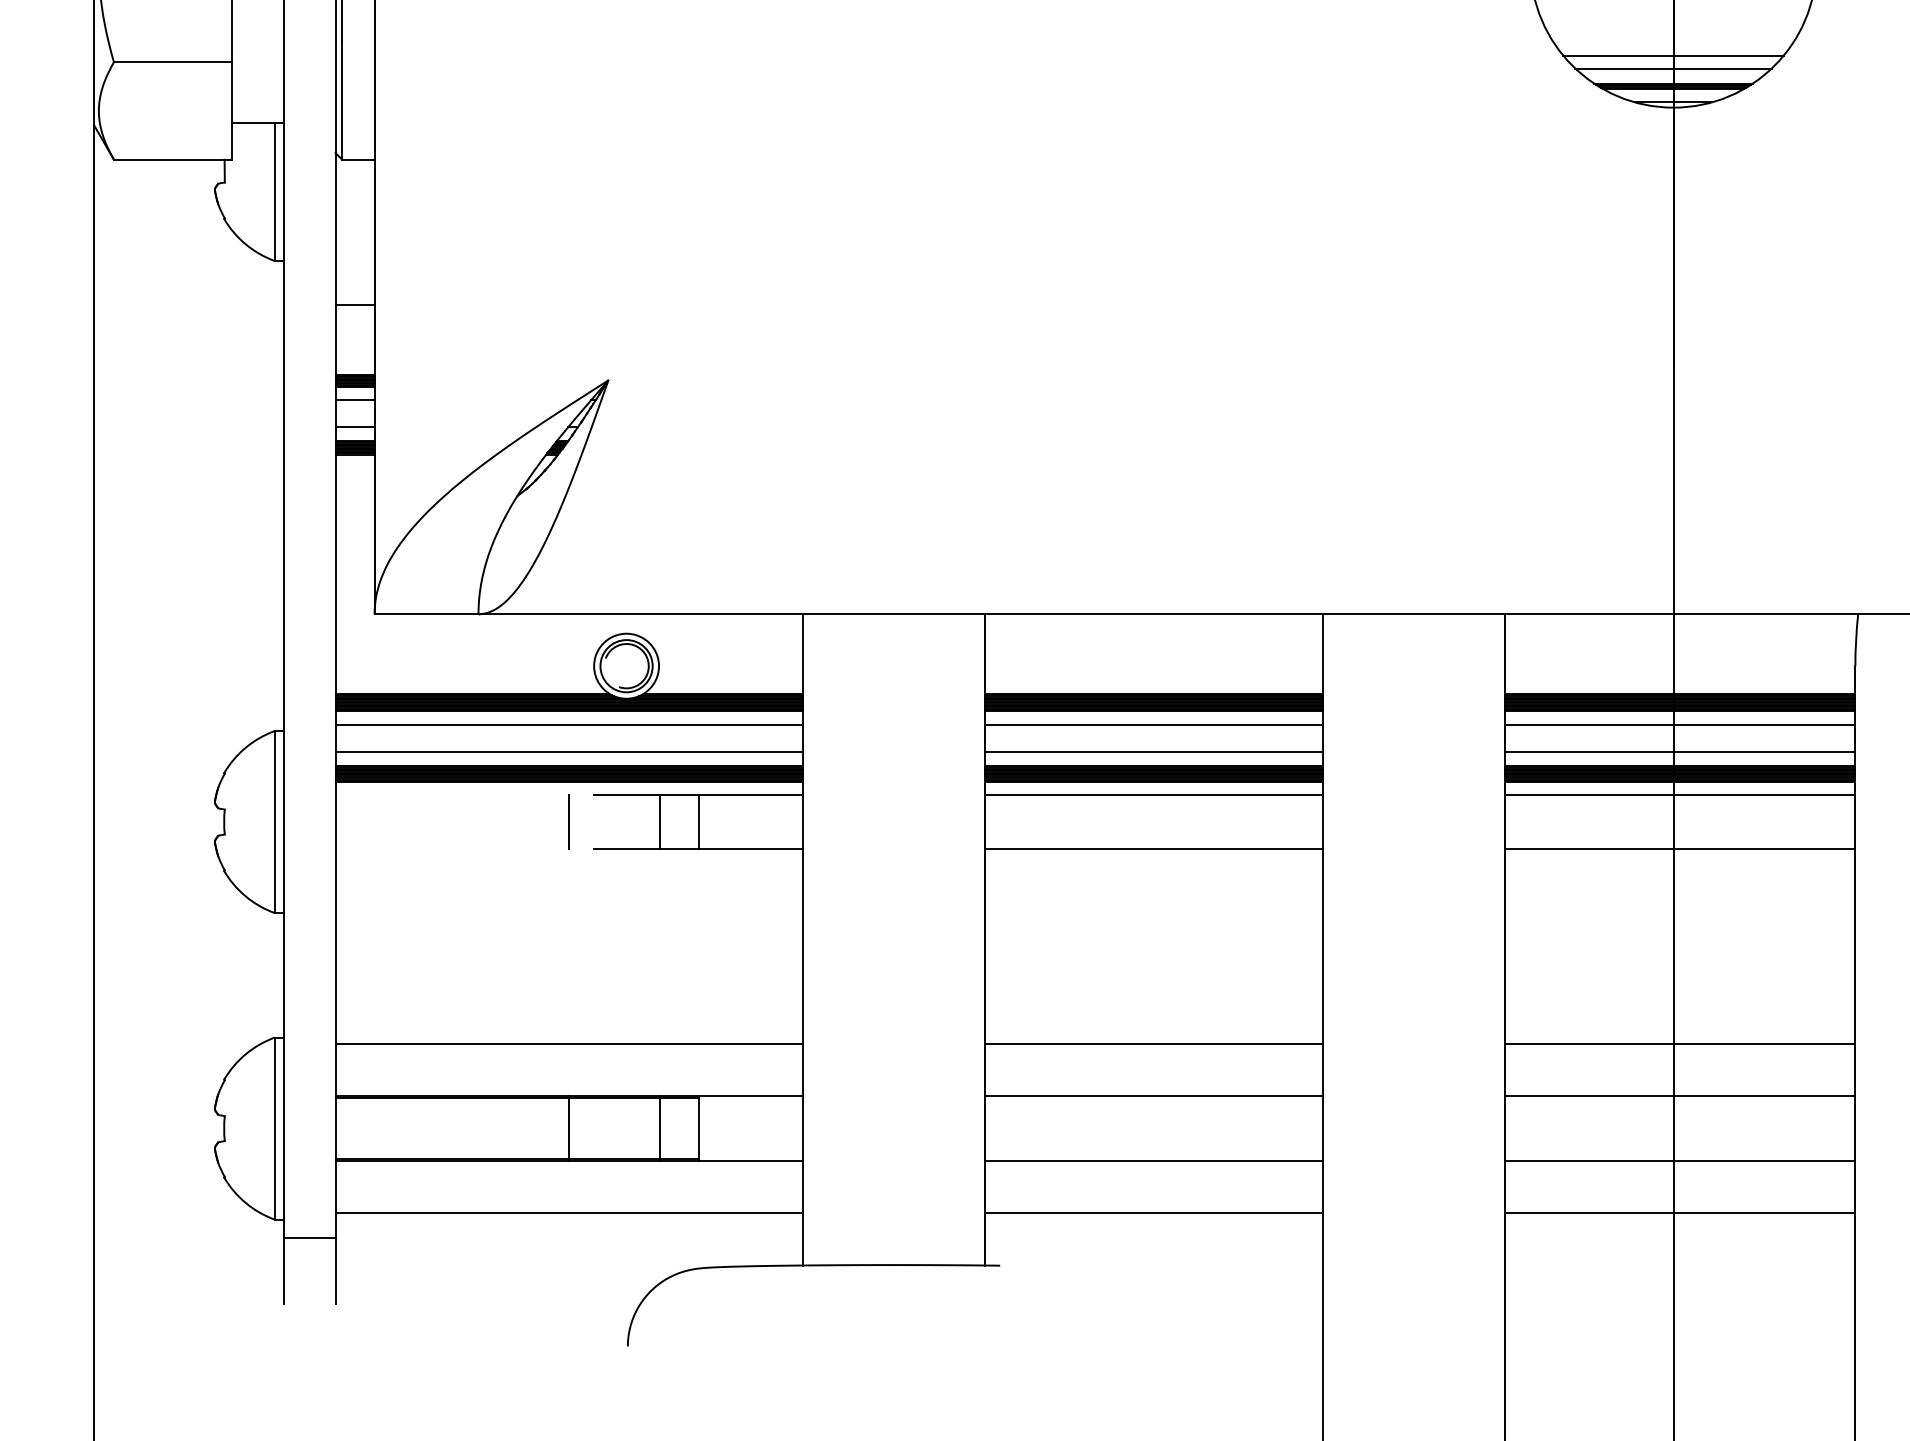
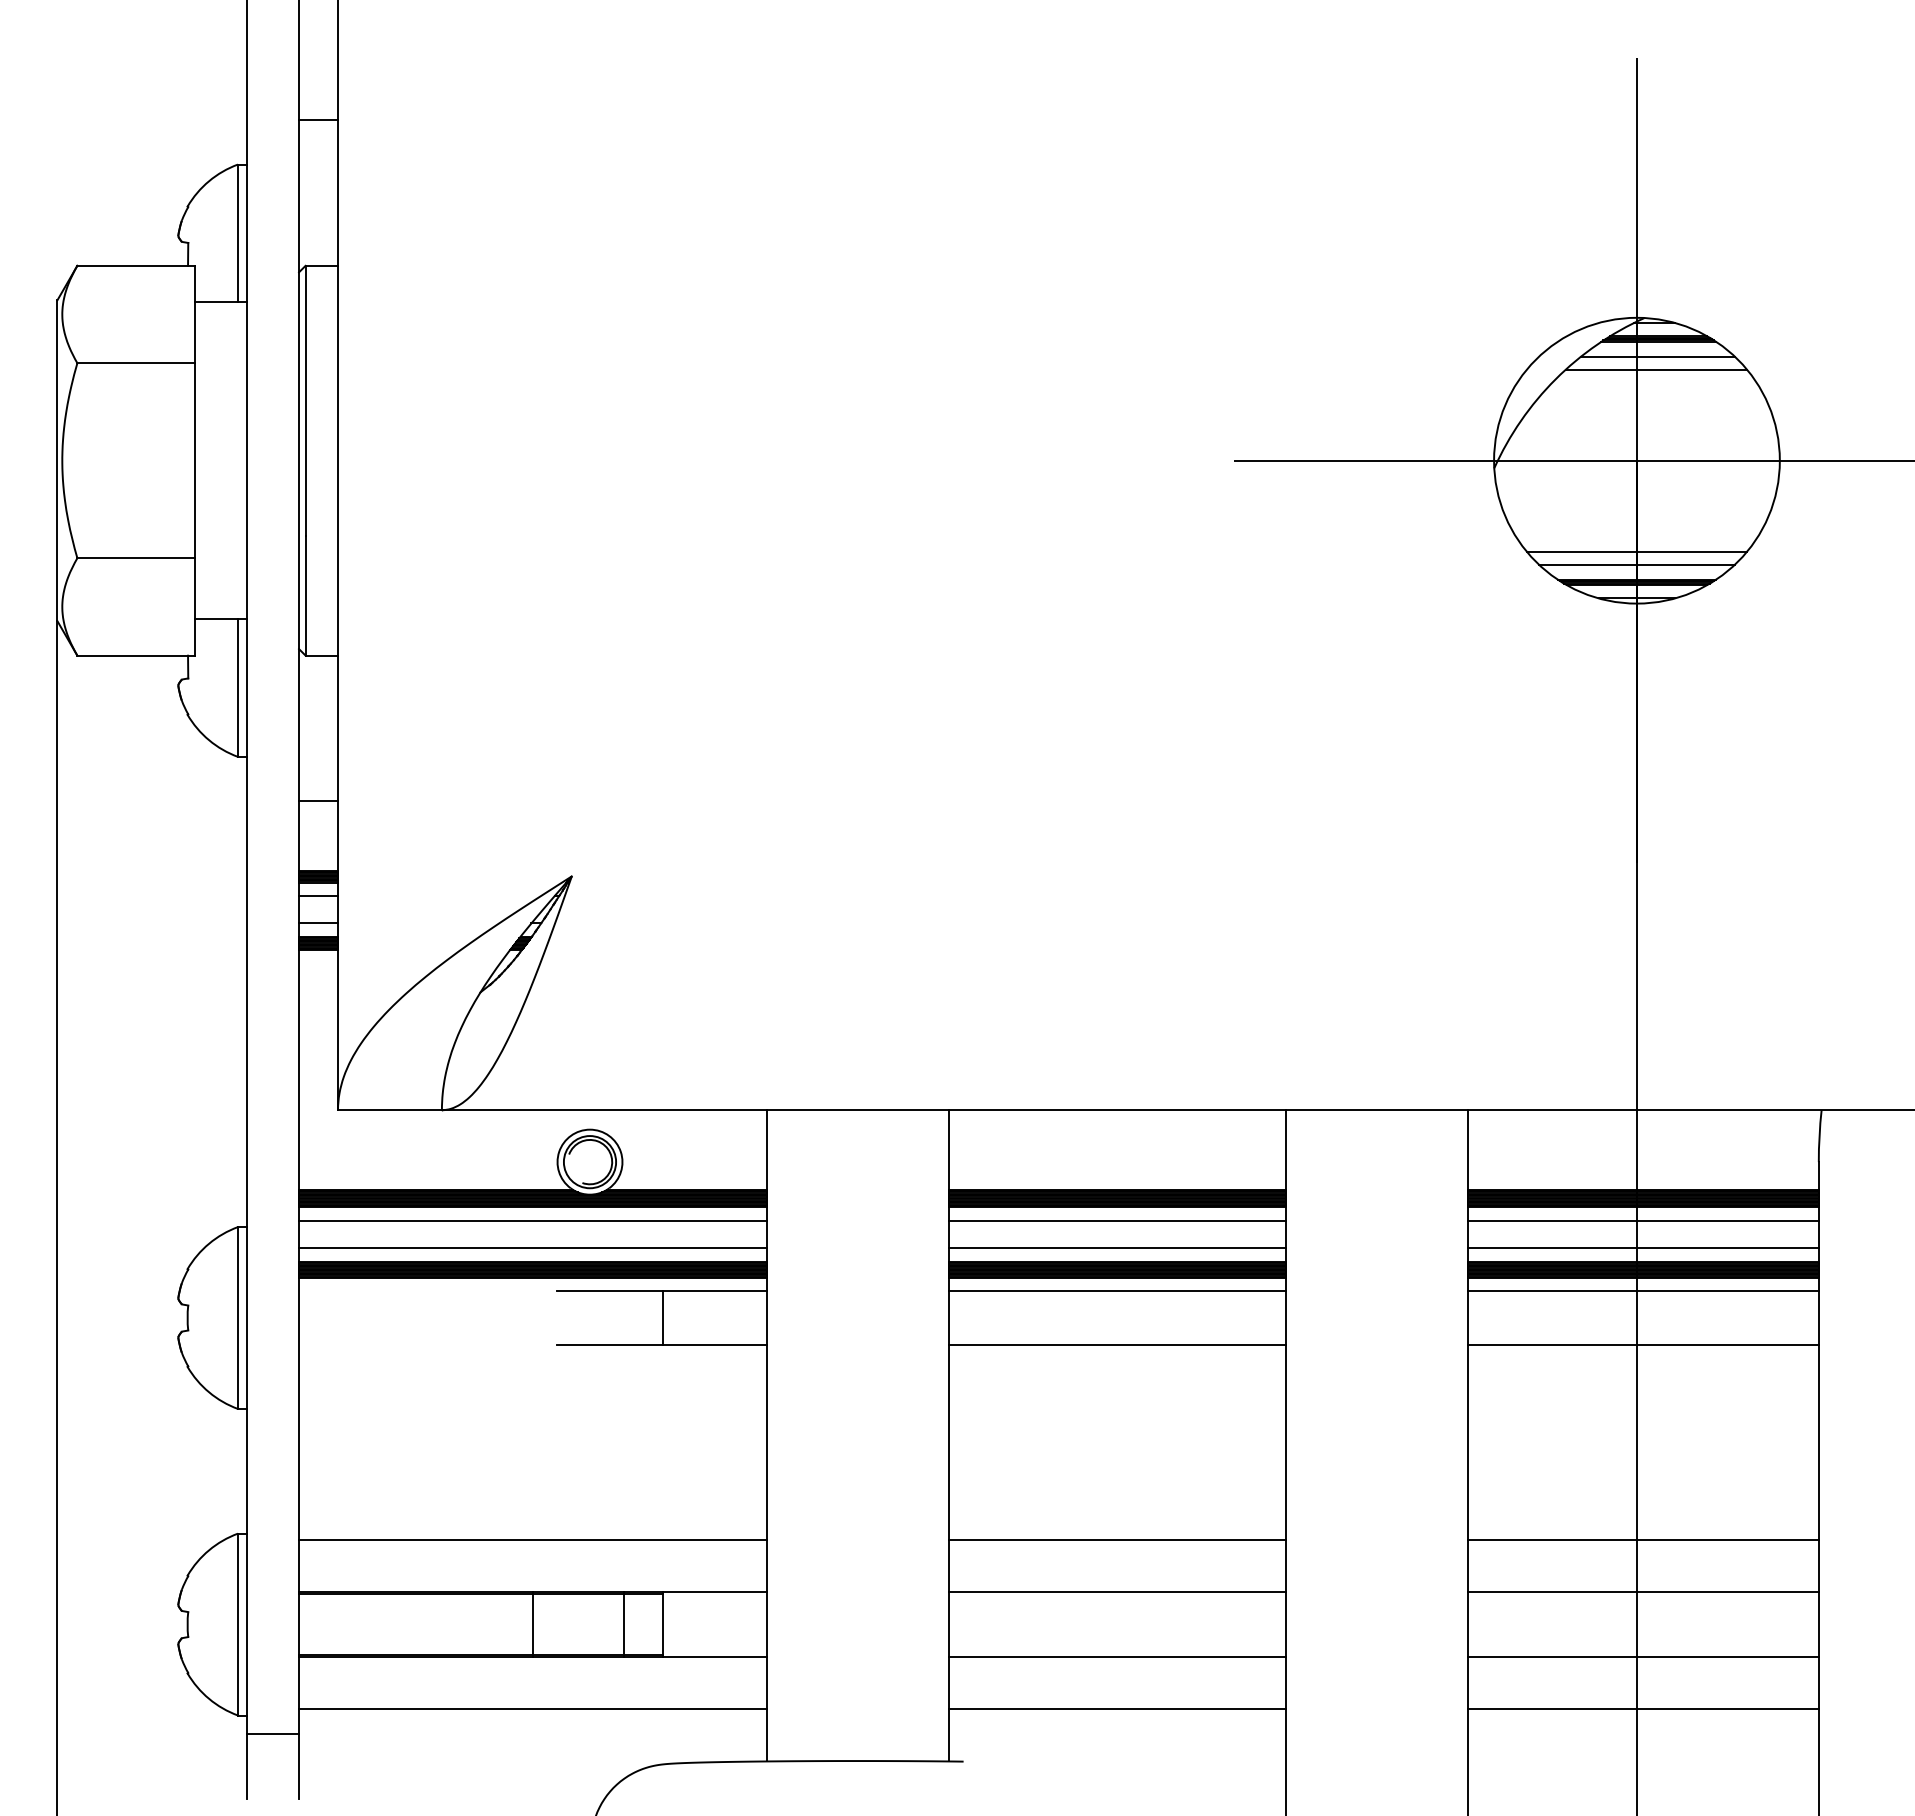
line: (569, 821) -> (532, 1317), removed
line: (660, 821) -> (623, 1317), removed

